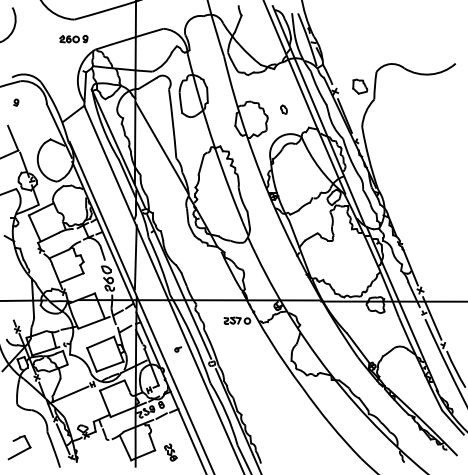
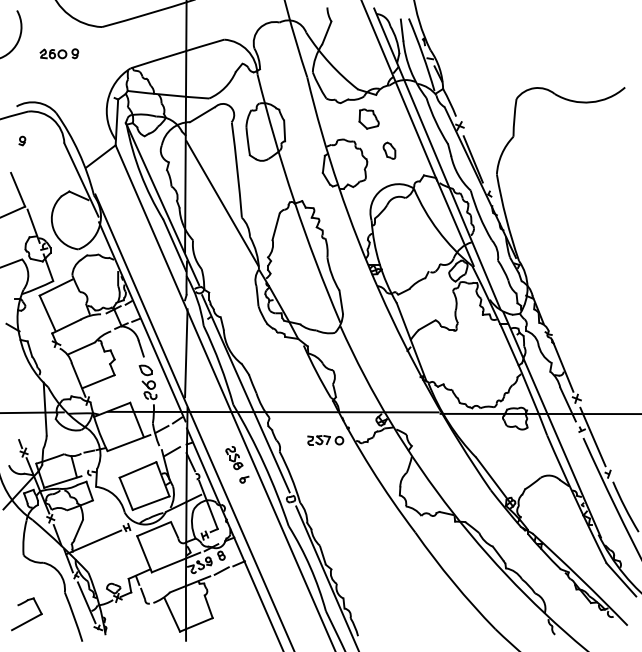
part: (74, 38) -> (59, 53), moved
part: (359, 86) -> (368, 118), moved
part: (283, 109) -> (389, 150), size x1.43
part: (170, 452) -> (234, 458), moved

